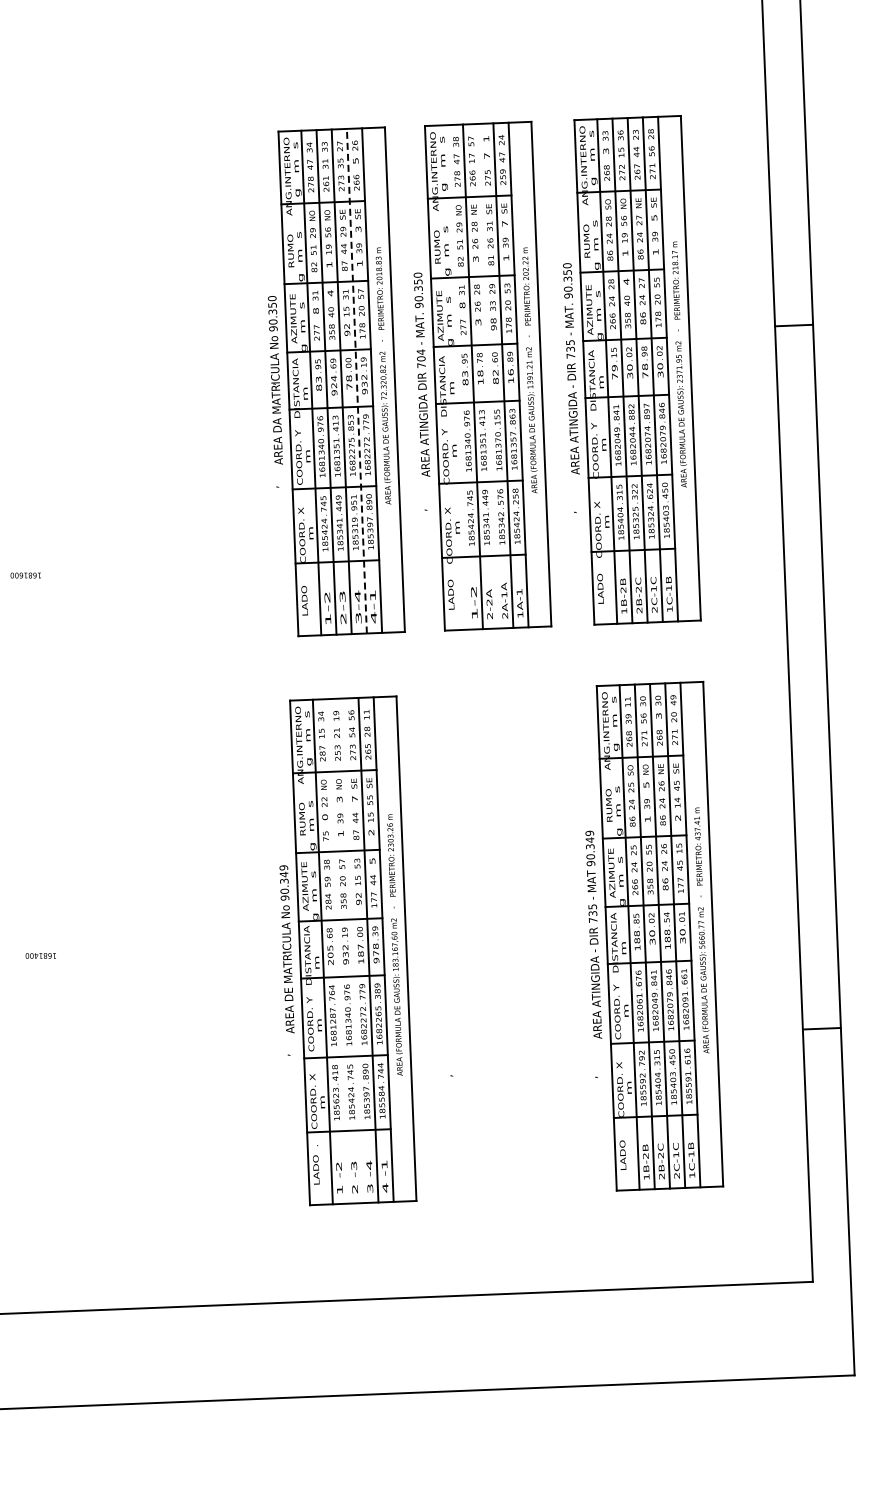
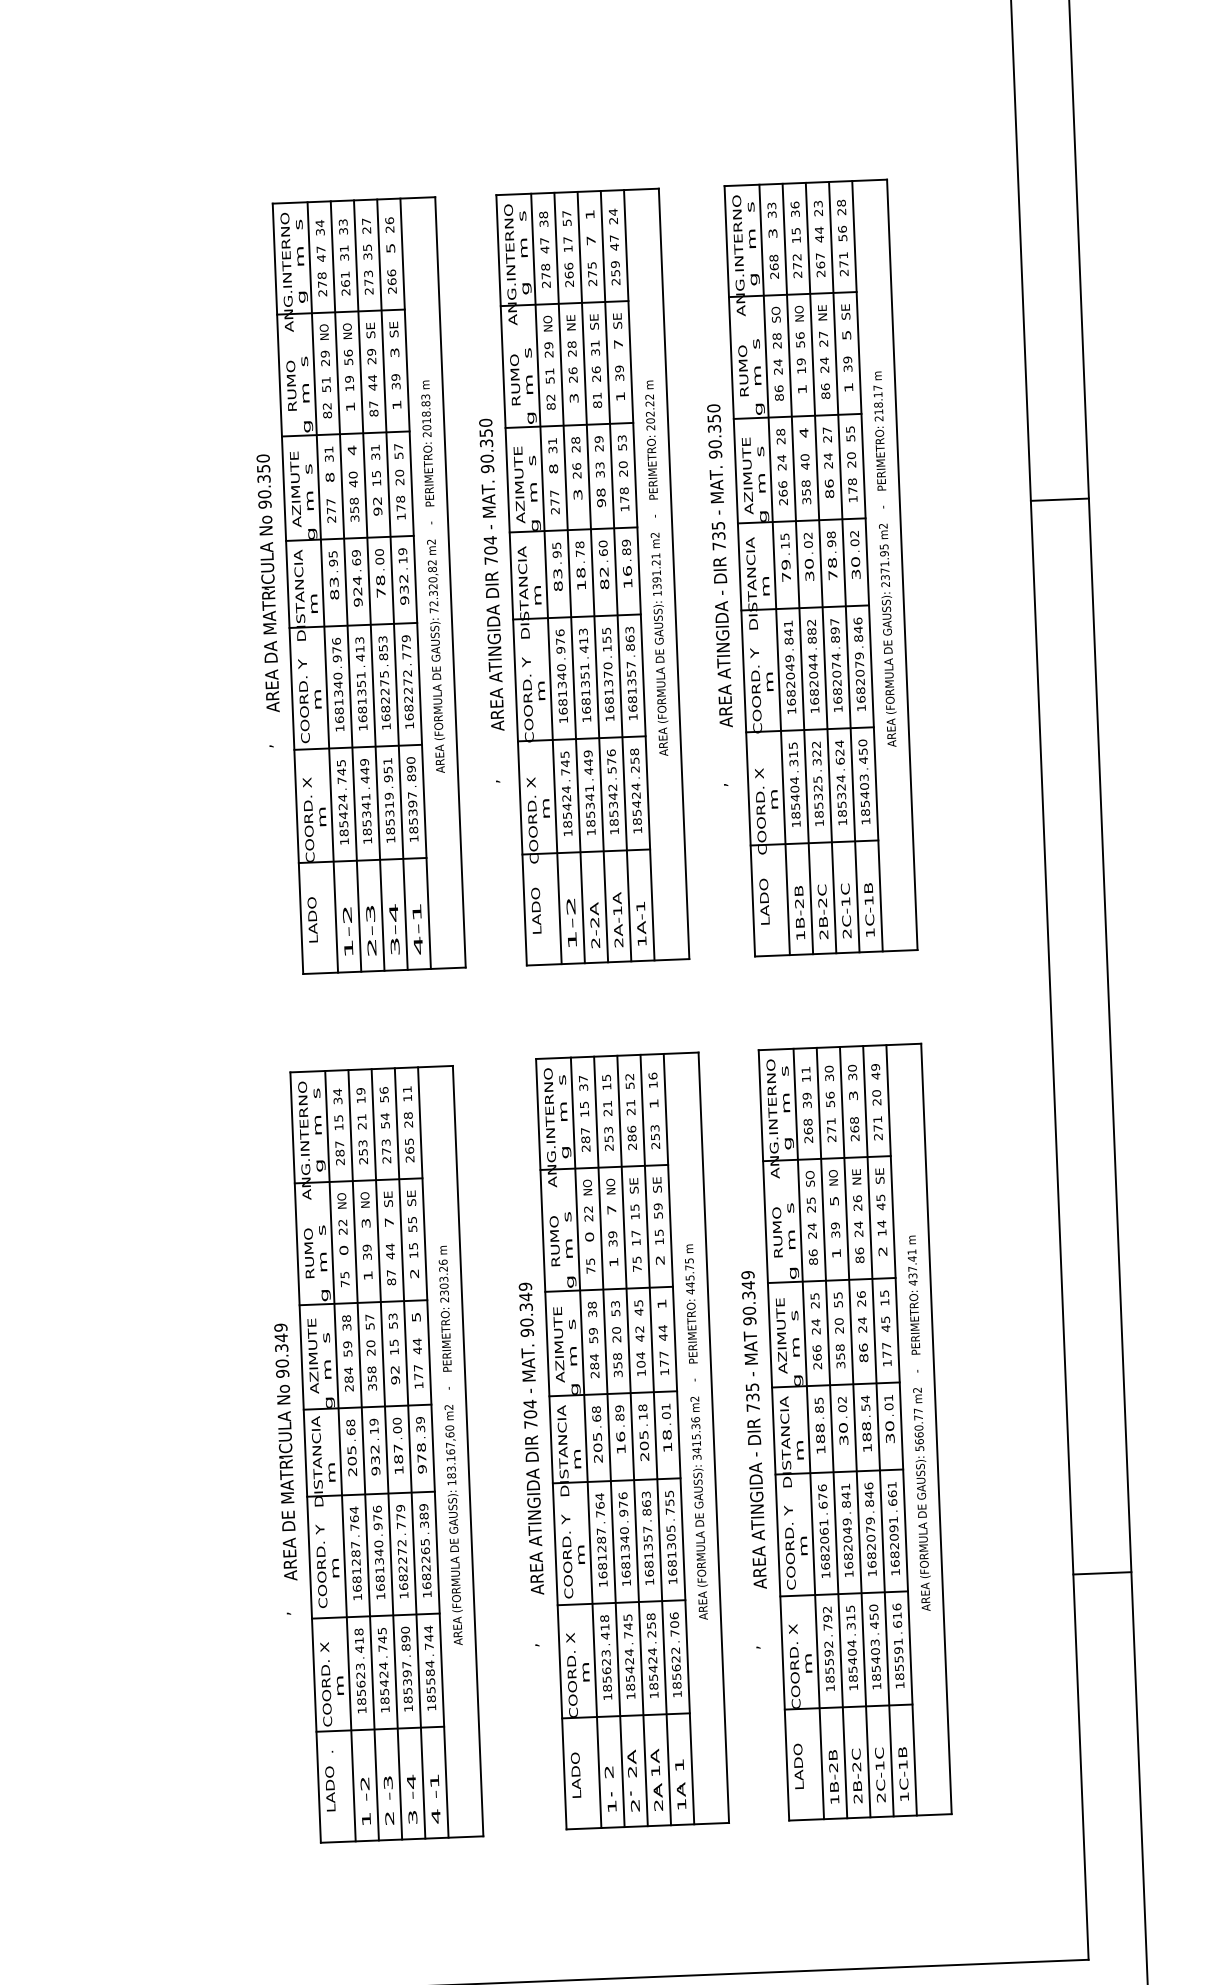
line: (488, 375) -> (593, 575), added
line: (457, 377) -> (546, 579), added
line: (356, 380) -> (391, 583), dashed -> solid
part: (508, 941) -> (623, 1440), added
line: (353, 950) -> (387, 1453), added
line: (338, 951) -> (364, 1455), added

